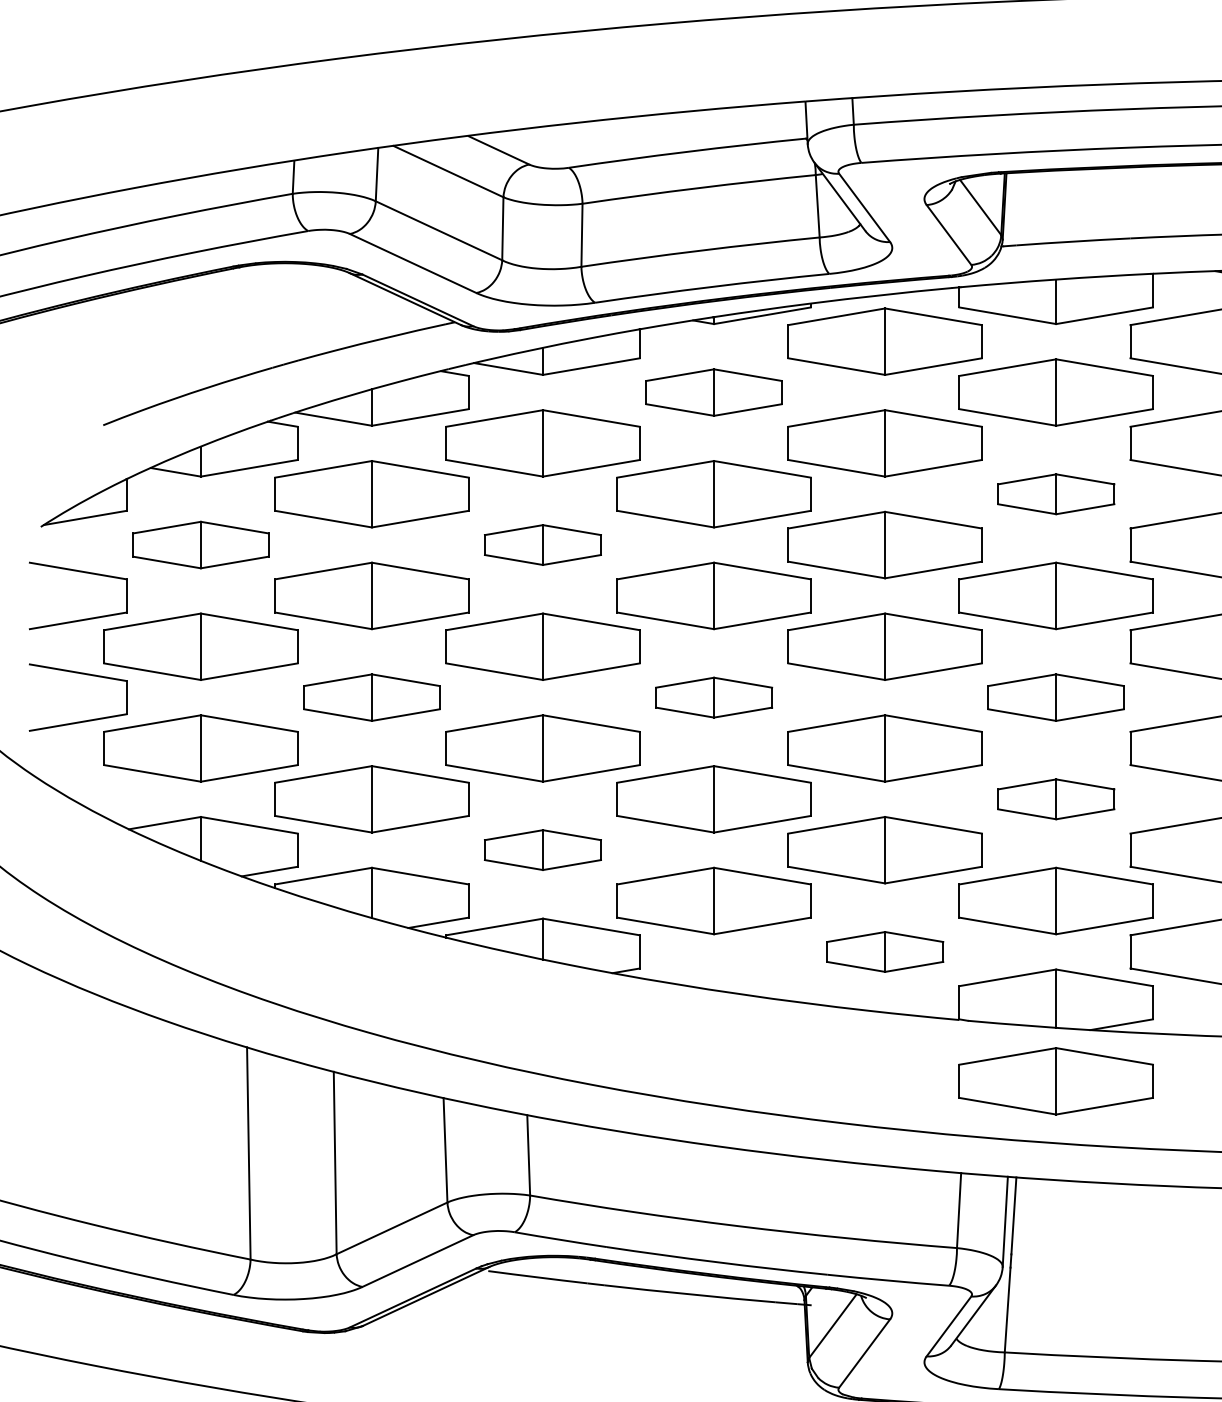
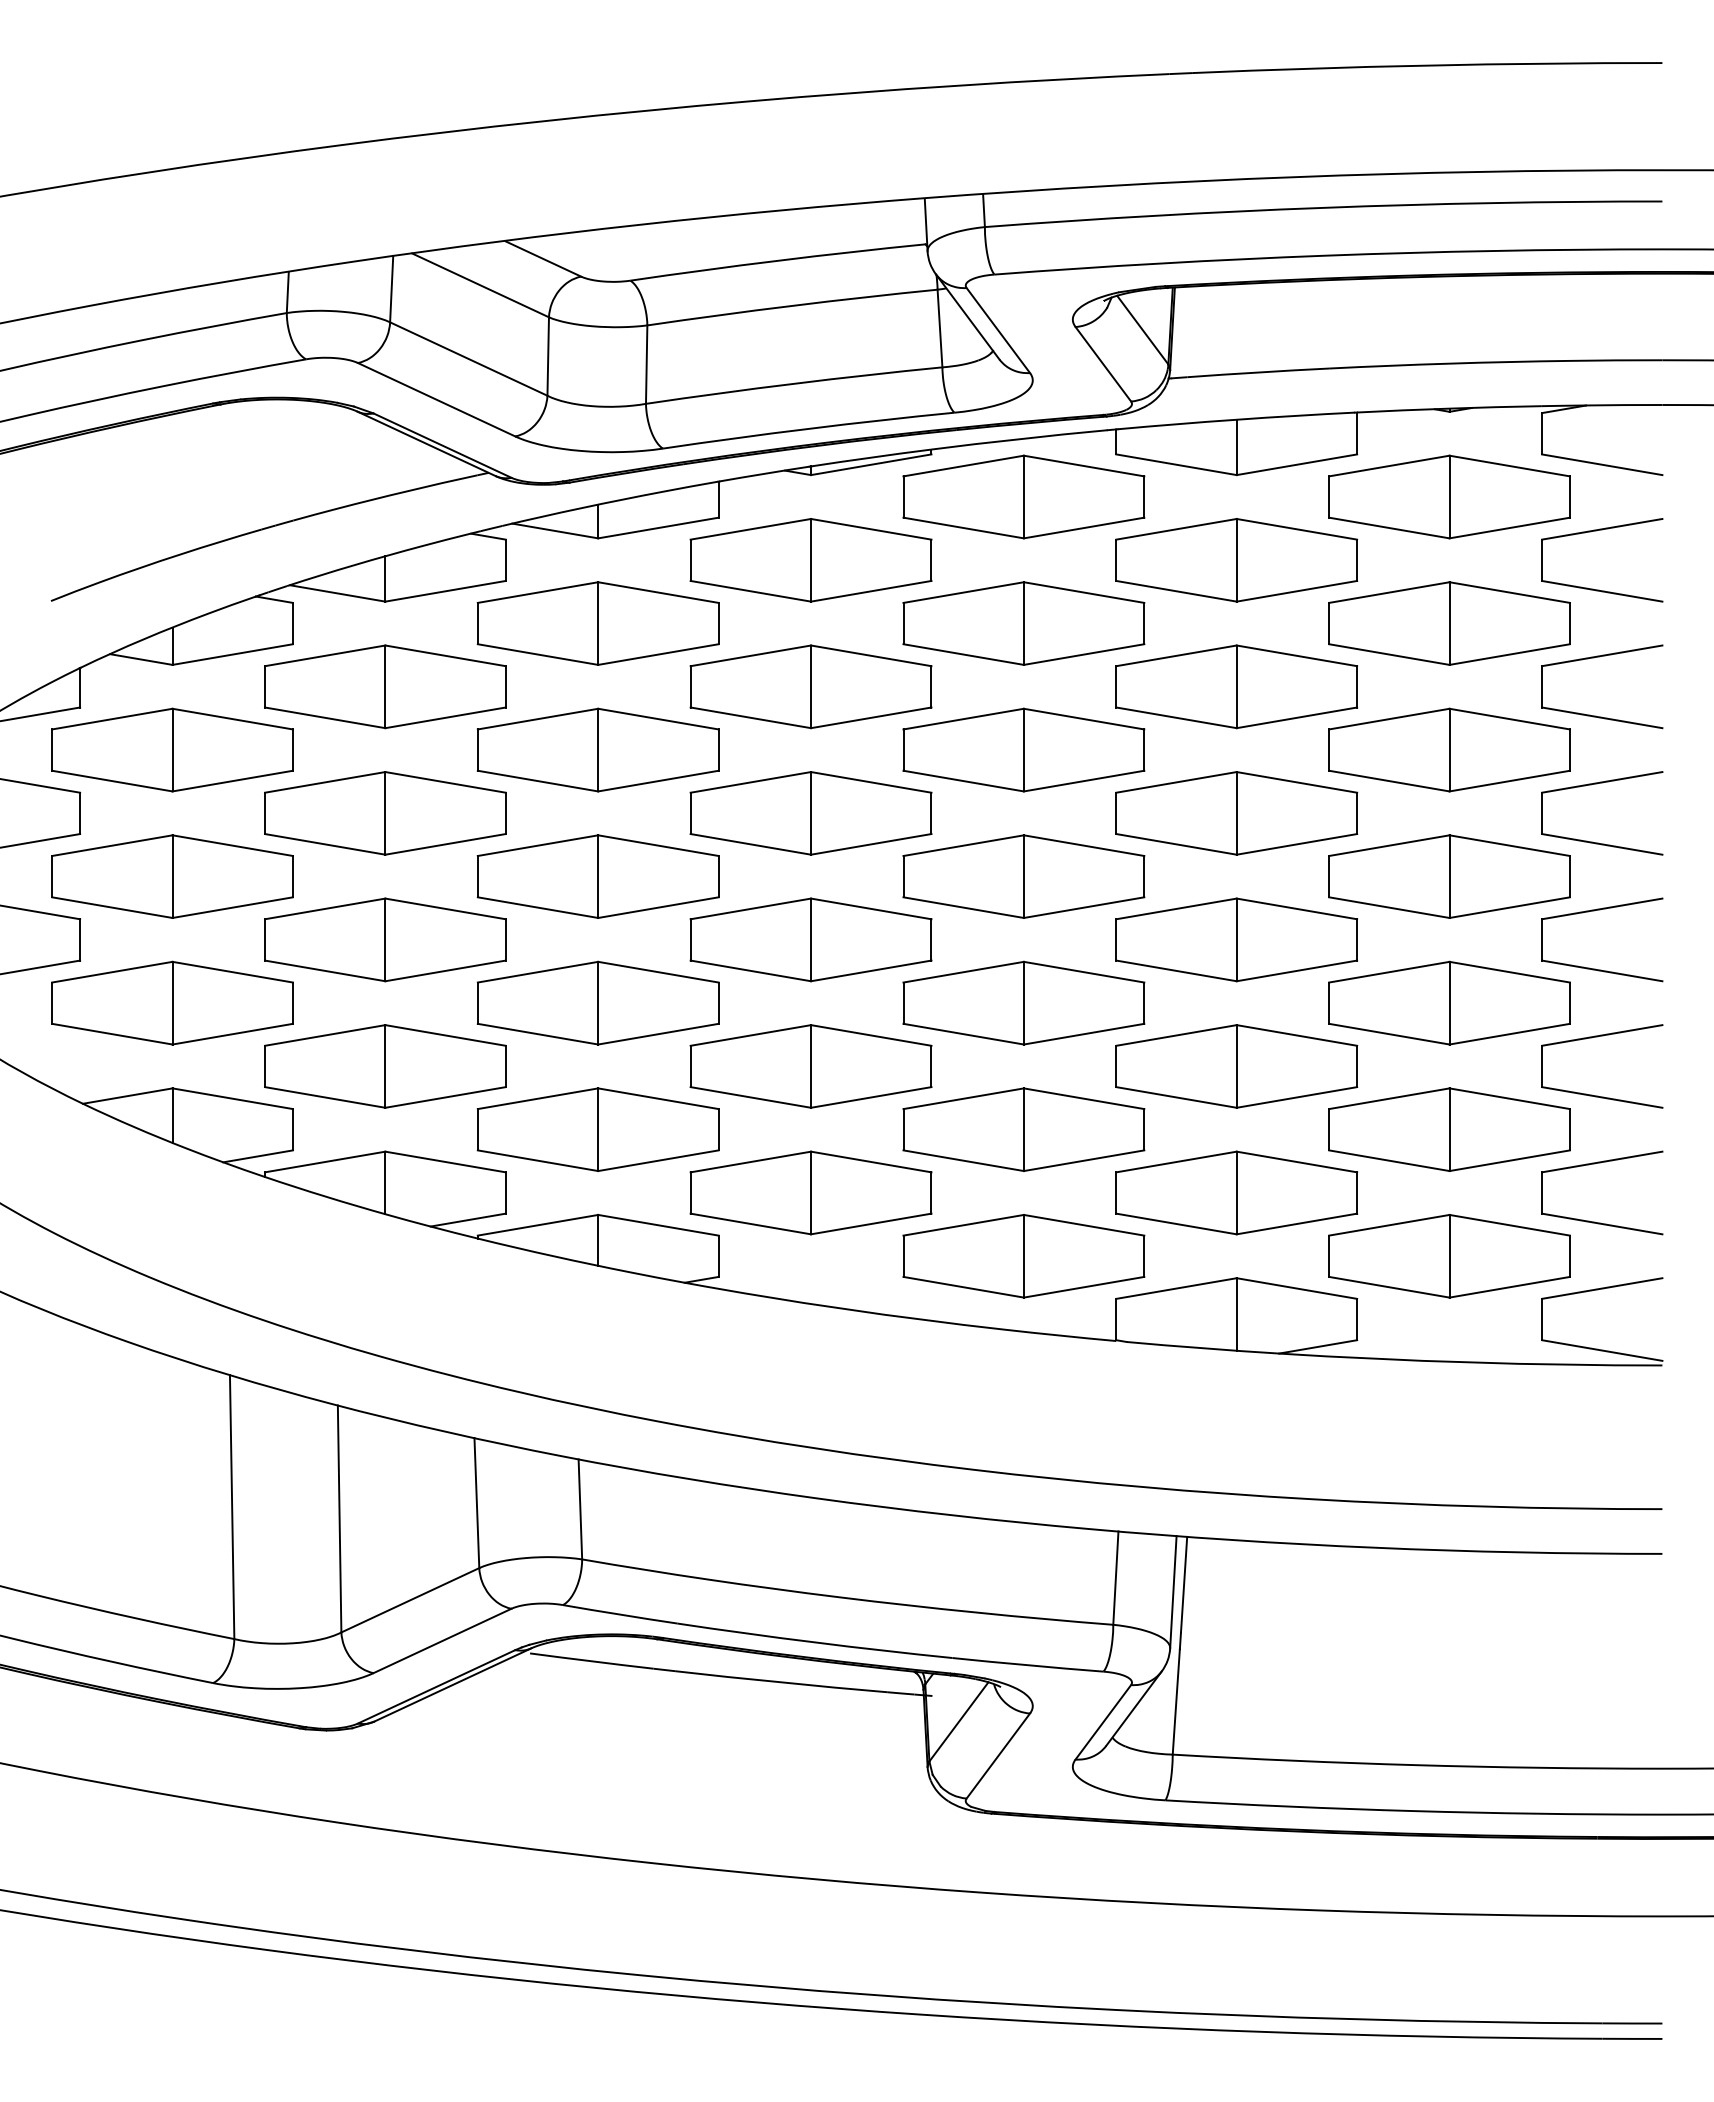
part: (713, 392) -> (810, 560), size x1.43
part: (1056, 493) -> (1236, 686), size x1.67
part: (200, 544) -> (172, 749), size x1.43
part: (542, 544) -> (597, 749), size x1.67
part: (372, 697) -> (385, 939), size x1.43
part: (713, 697) -> (810, 939), size x1.67
part: (1056, 697) -> (1236, 939), size x1.43
part: (1056, 799) -> (1236, 1066), size x1.67
part: (542, 850) -> (597, 1129), size x1.67
part: (884, 952) -> (1023, 1256), size x1.67
part: (1056, 1081) -> (1236, 1417), removed

